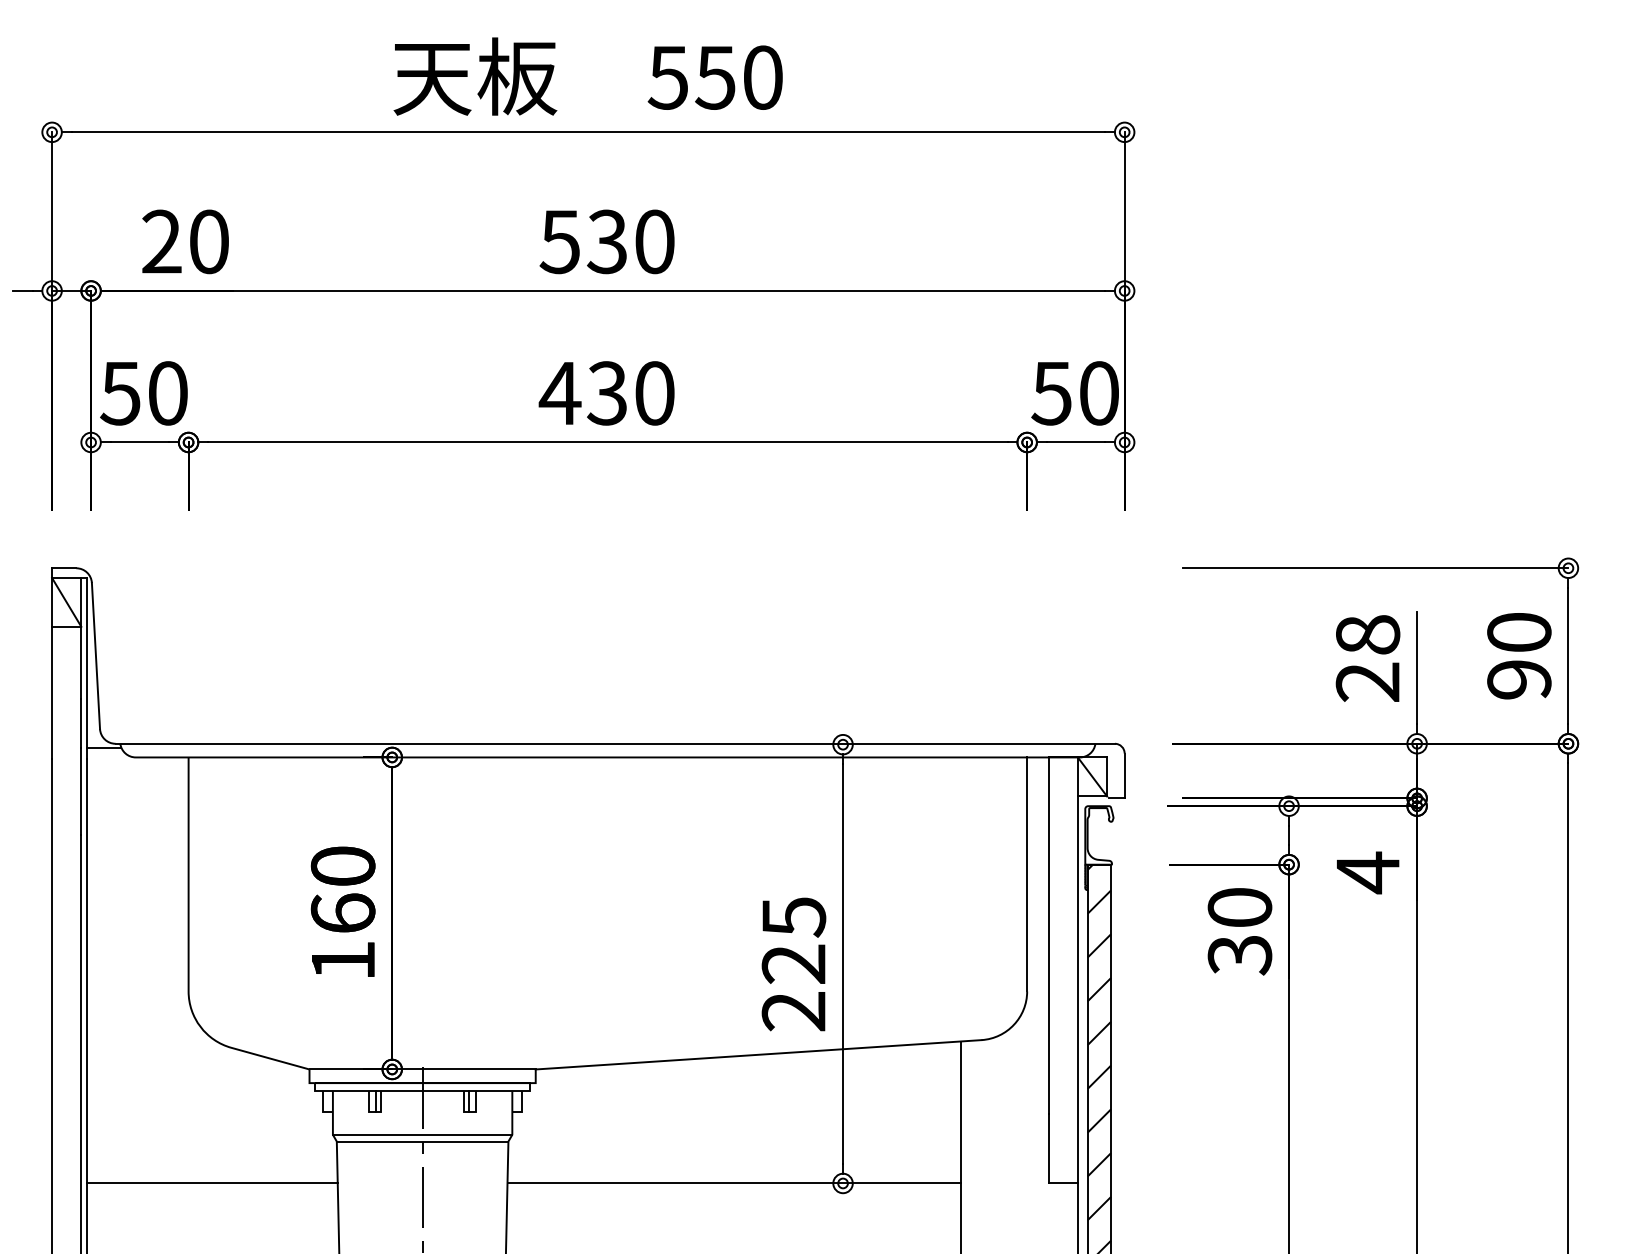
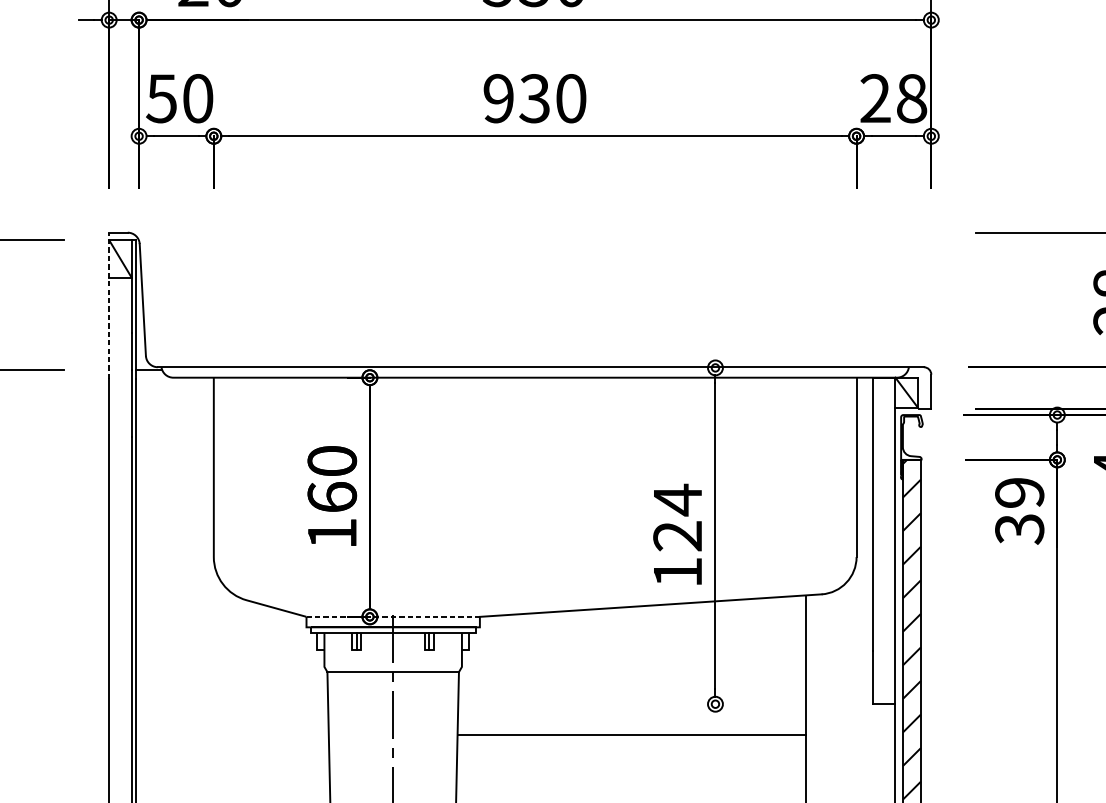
text: (559, 393) -> (498, 98), 430 -> 930
text: (1075, 393) -> (893, 98), 50 -> 28
line: (52, 663) -> (109, 305), solid -> dashed
text: (1239, 907) -> (1019, 492), 30 -> 39
text: (793, 963) -> (677, 535), 225 -> 124
line: (423, 1069) -> (393, 616), solid -> dashed
line: (422, 1134) -> (393, 666), removed
line: (212, 1182) -> (232, 703), removed
line: (733, 1182) -> (631, 734), moved

